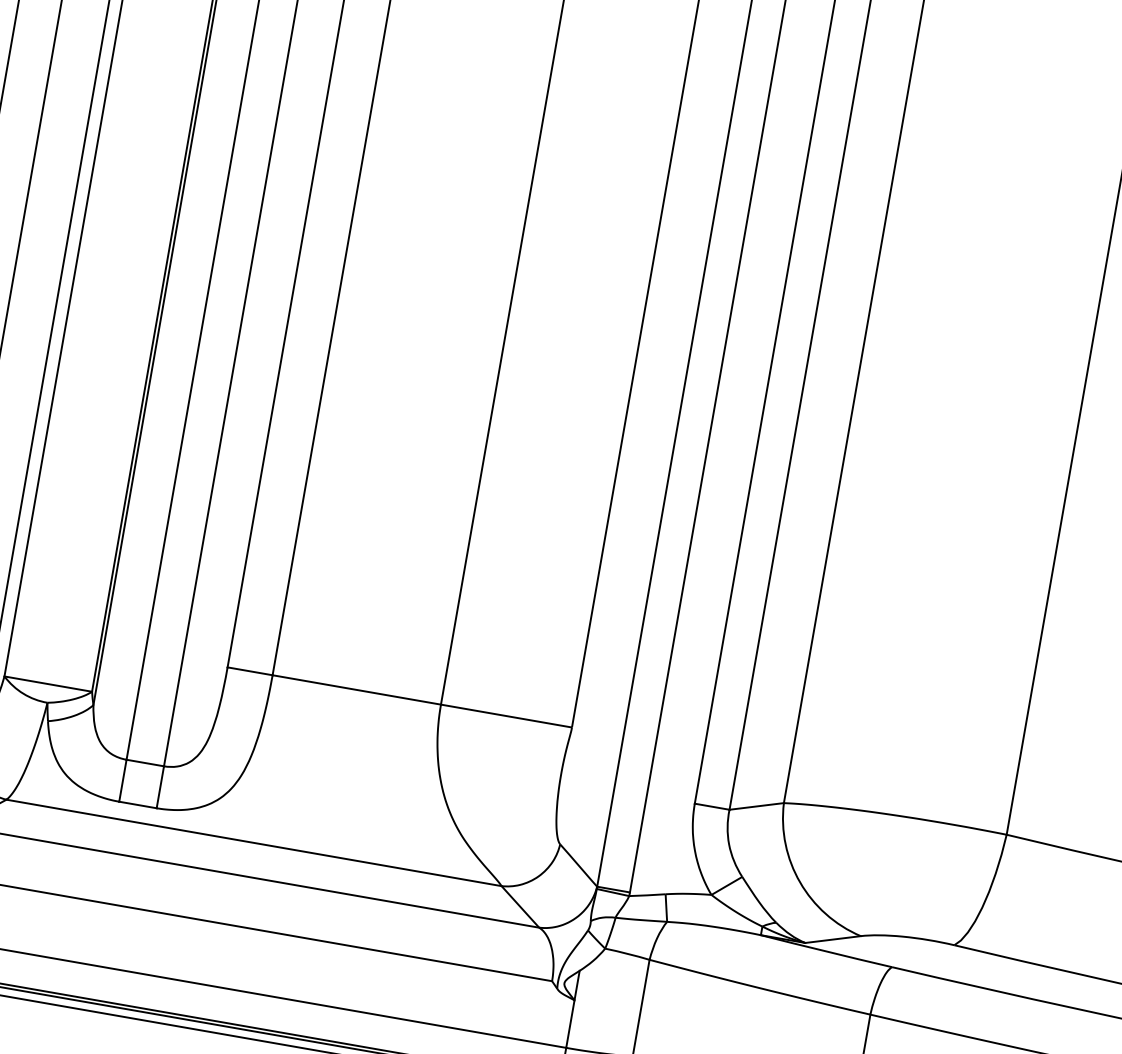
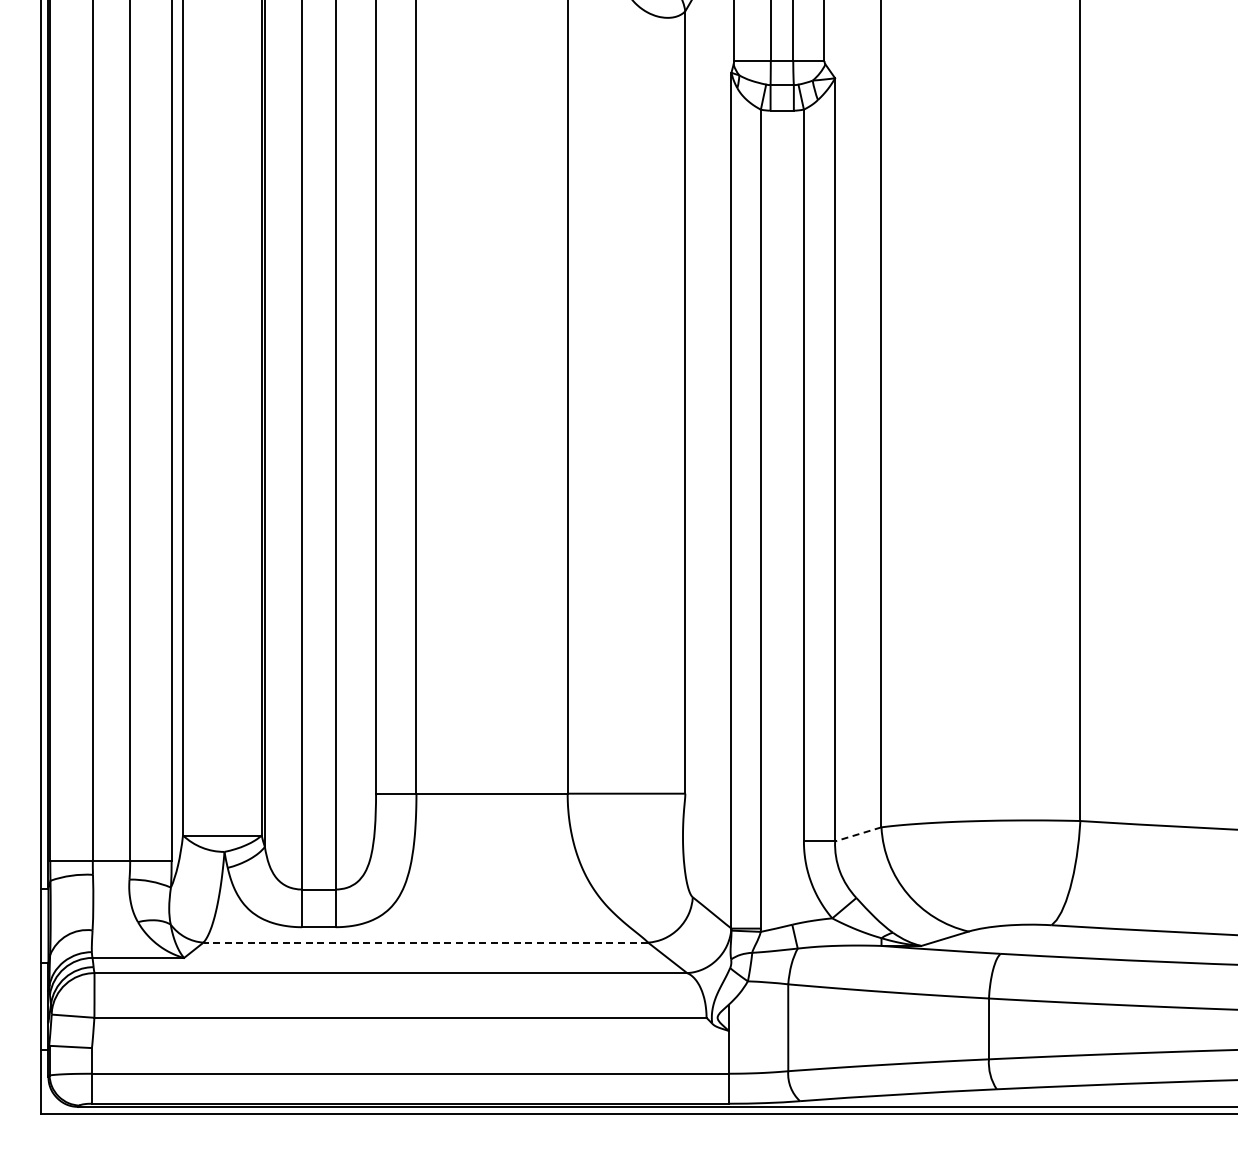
line: (755, 806) -> (857, 834), solid -> dashed
line: (253, 842) -> (425, 942), solid -> dashed

